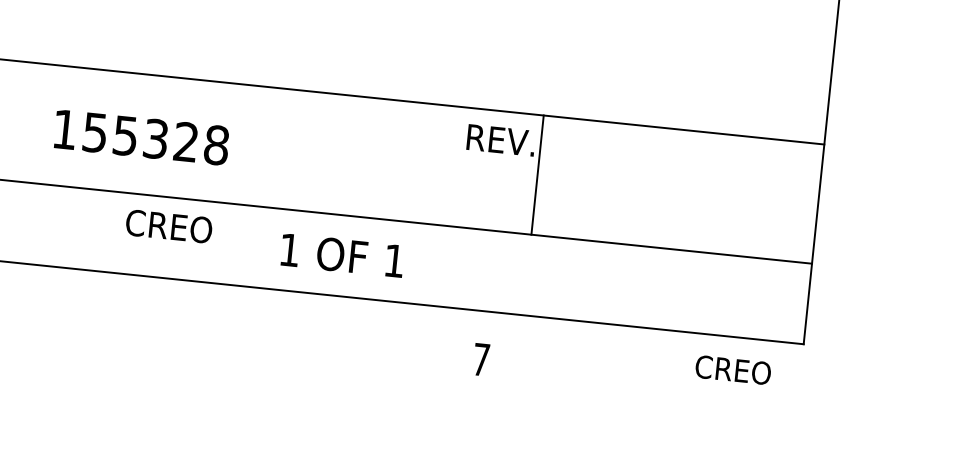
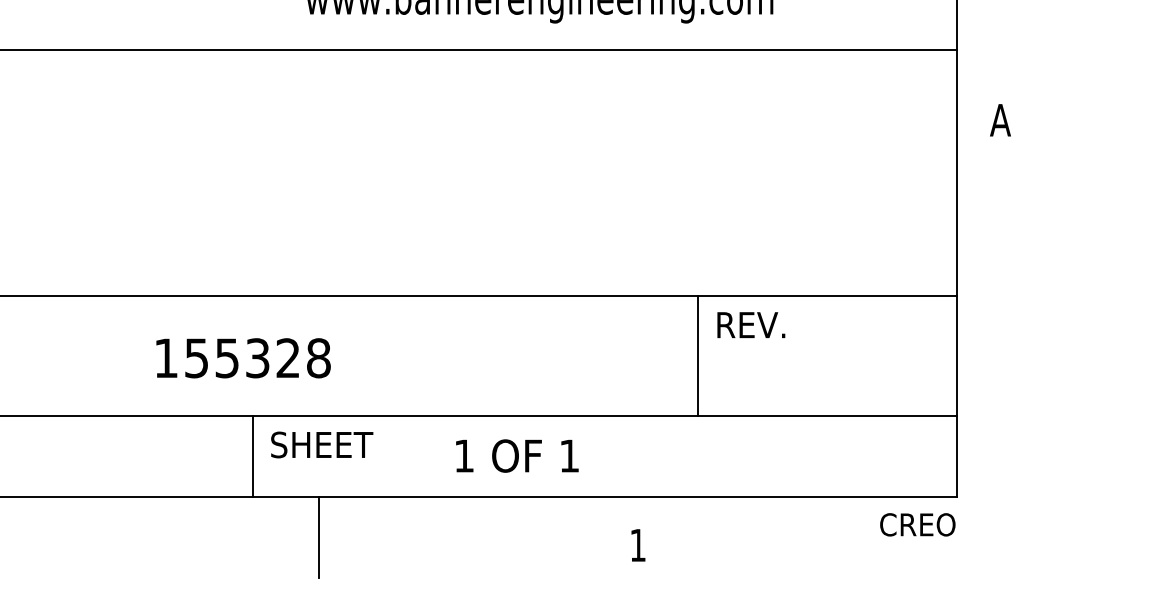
text: (141, 137) -> (243, 358), moved
text: (501, 139) -> (751, 324), moved
line: (538, 174) -> (698, 355), moved
text: (176, 226) -> (321, 444), CREO -> SHEET
line: (107, 230) -> (252, 455), added
text: (342, 255) -> (517, 455), moved
line: (165, 318) -> (319, 536), added
text: (480, 359) -> (637, 545), 7 -> 1
text: (733, 369) -> (917, 524), moved

